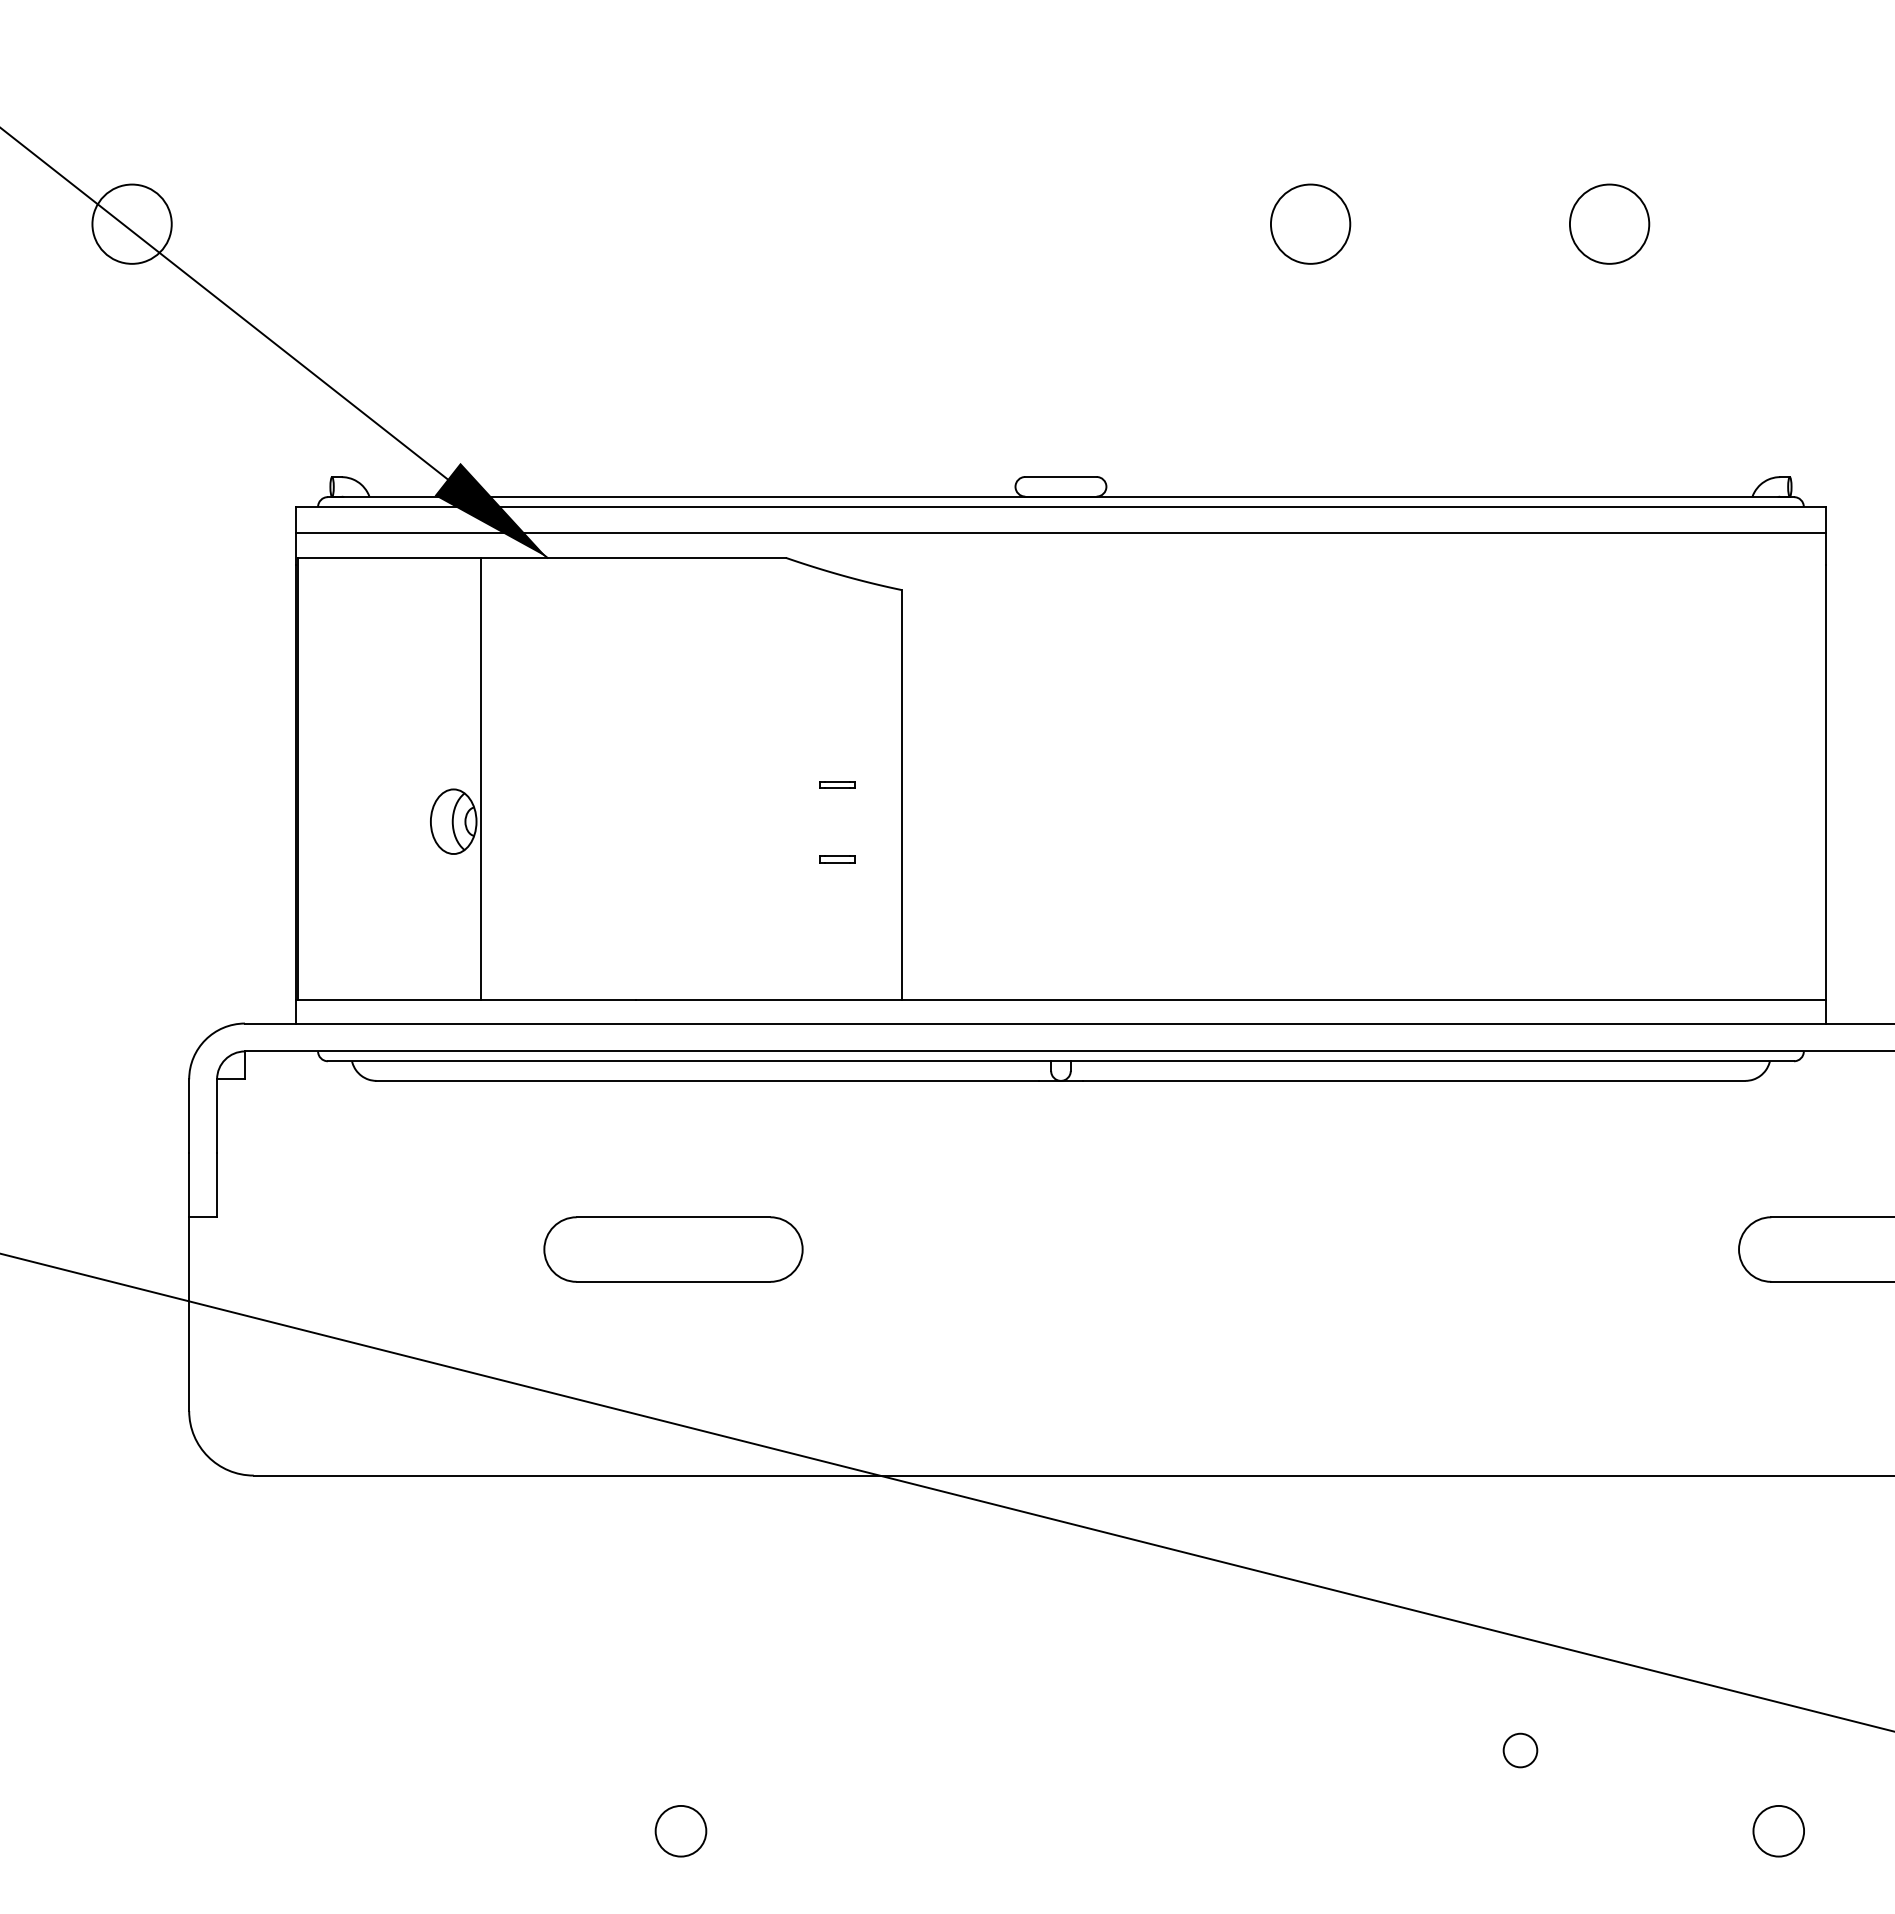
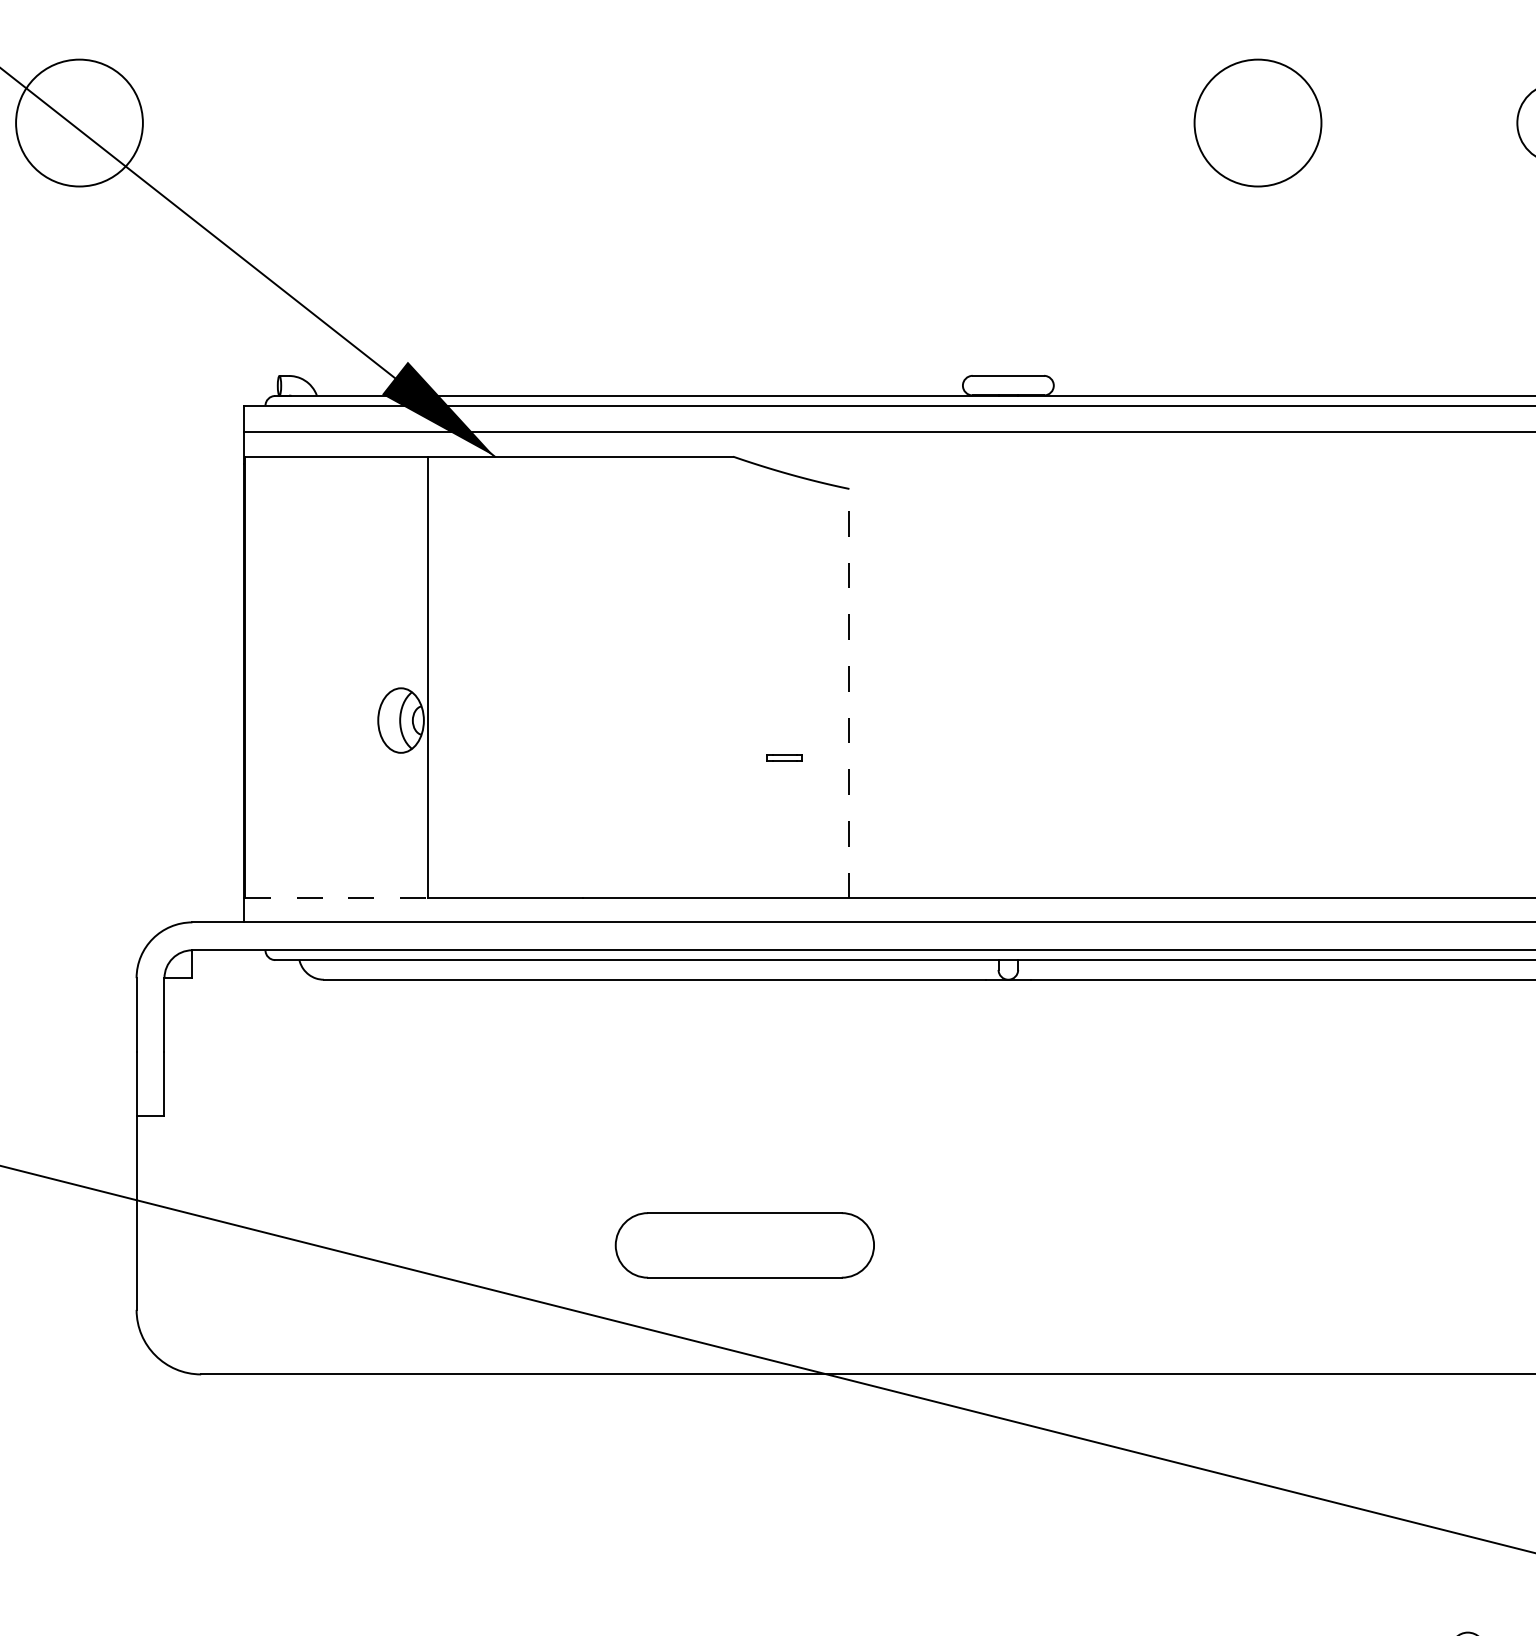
circle: (131, 223) -> (78, 122), size x1.6
circle: (1310, 223) -> (1257, 122), size x1.6
part: (837, 784) -> (784, 683), removed
line: (902, 794) -> (849, 693), solid -> dashed
line: (389, 999) -> (336, 898), solid -> dashed
part: (673, 1249) -> (744, 1245), moved

